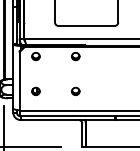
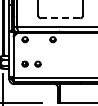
line: (86, 26) -> (60, 18), solid -> dashed
part: (74, 90) -> (37, 63), moved

